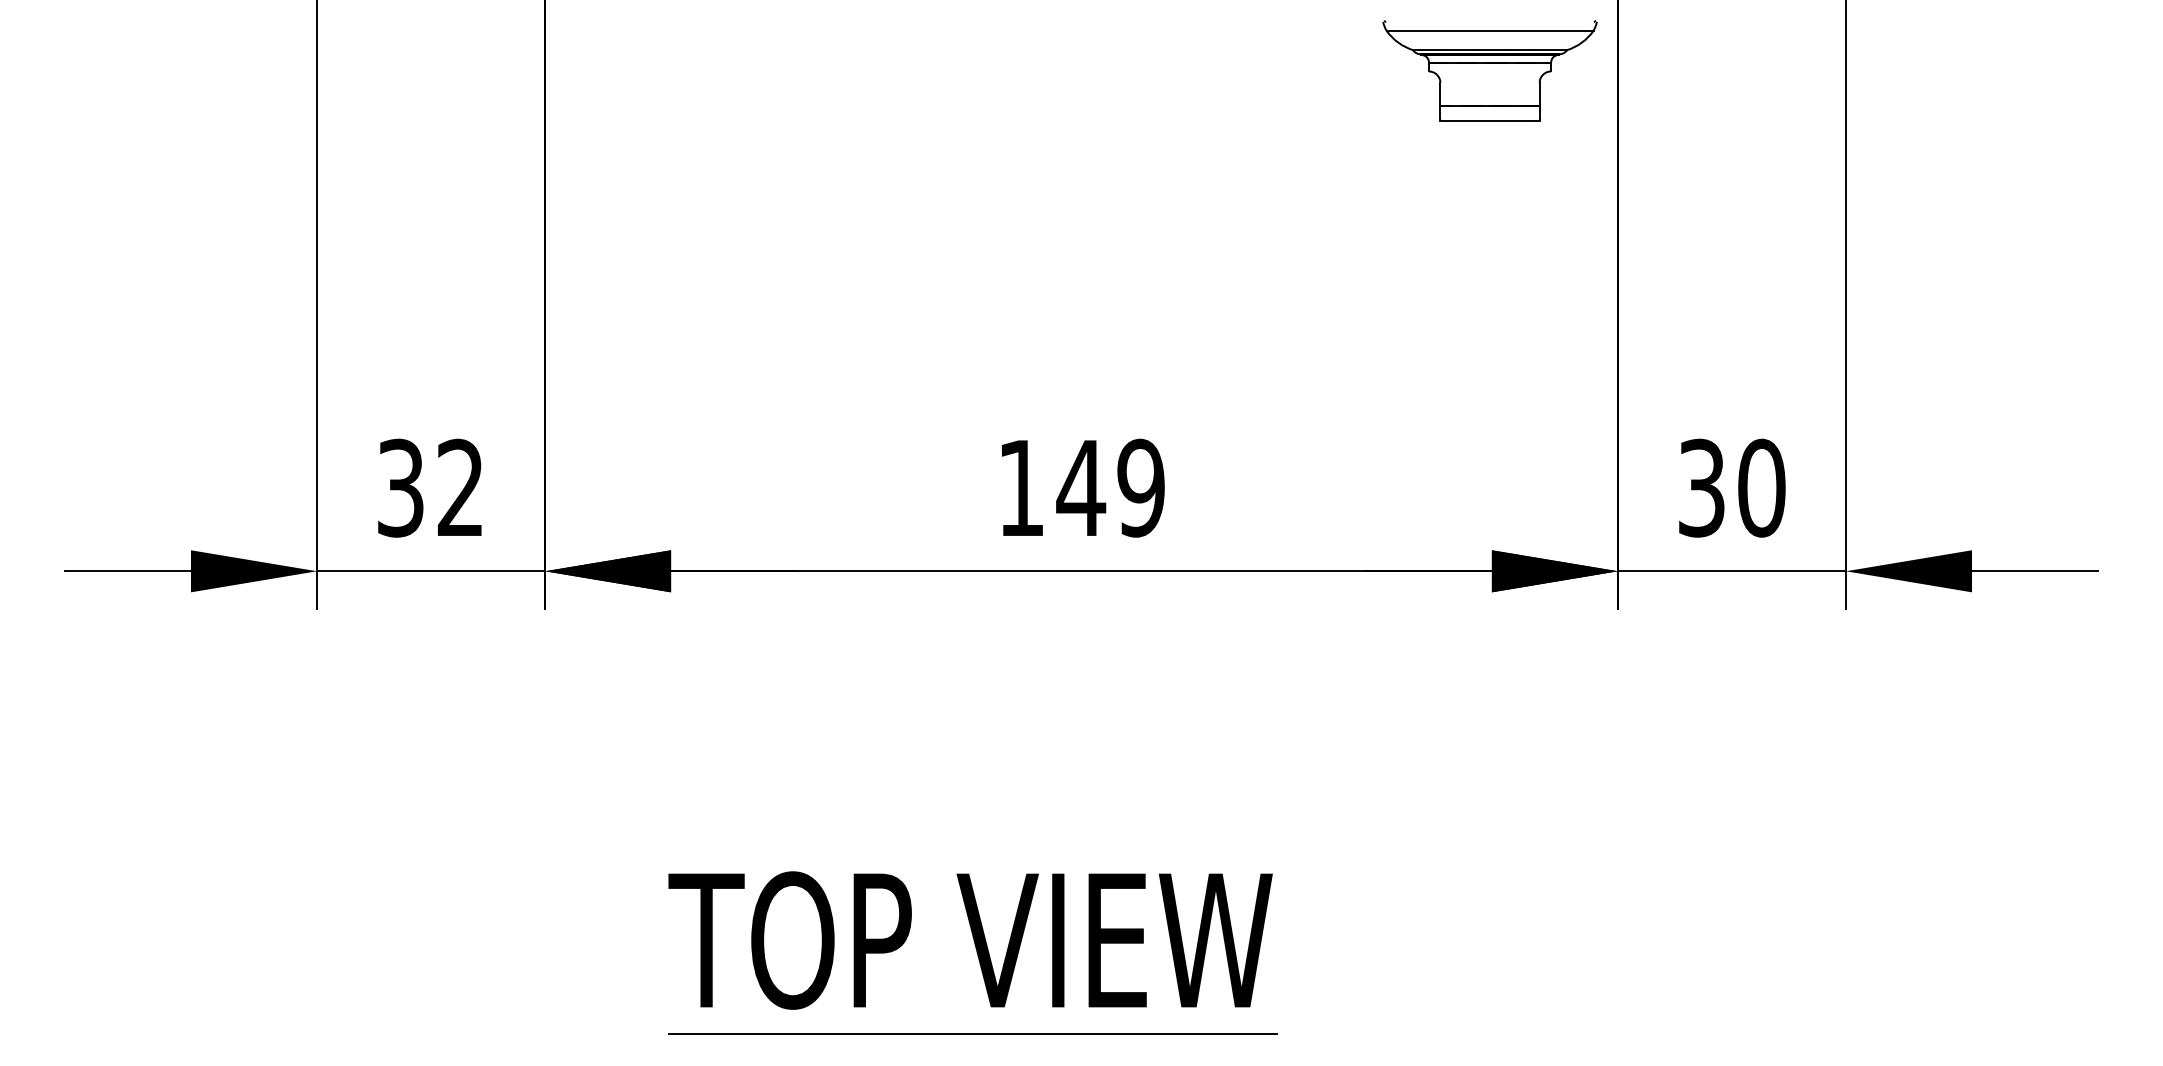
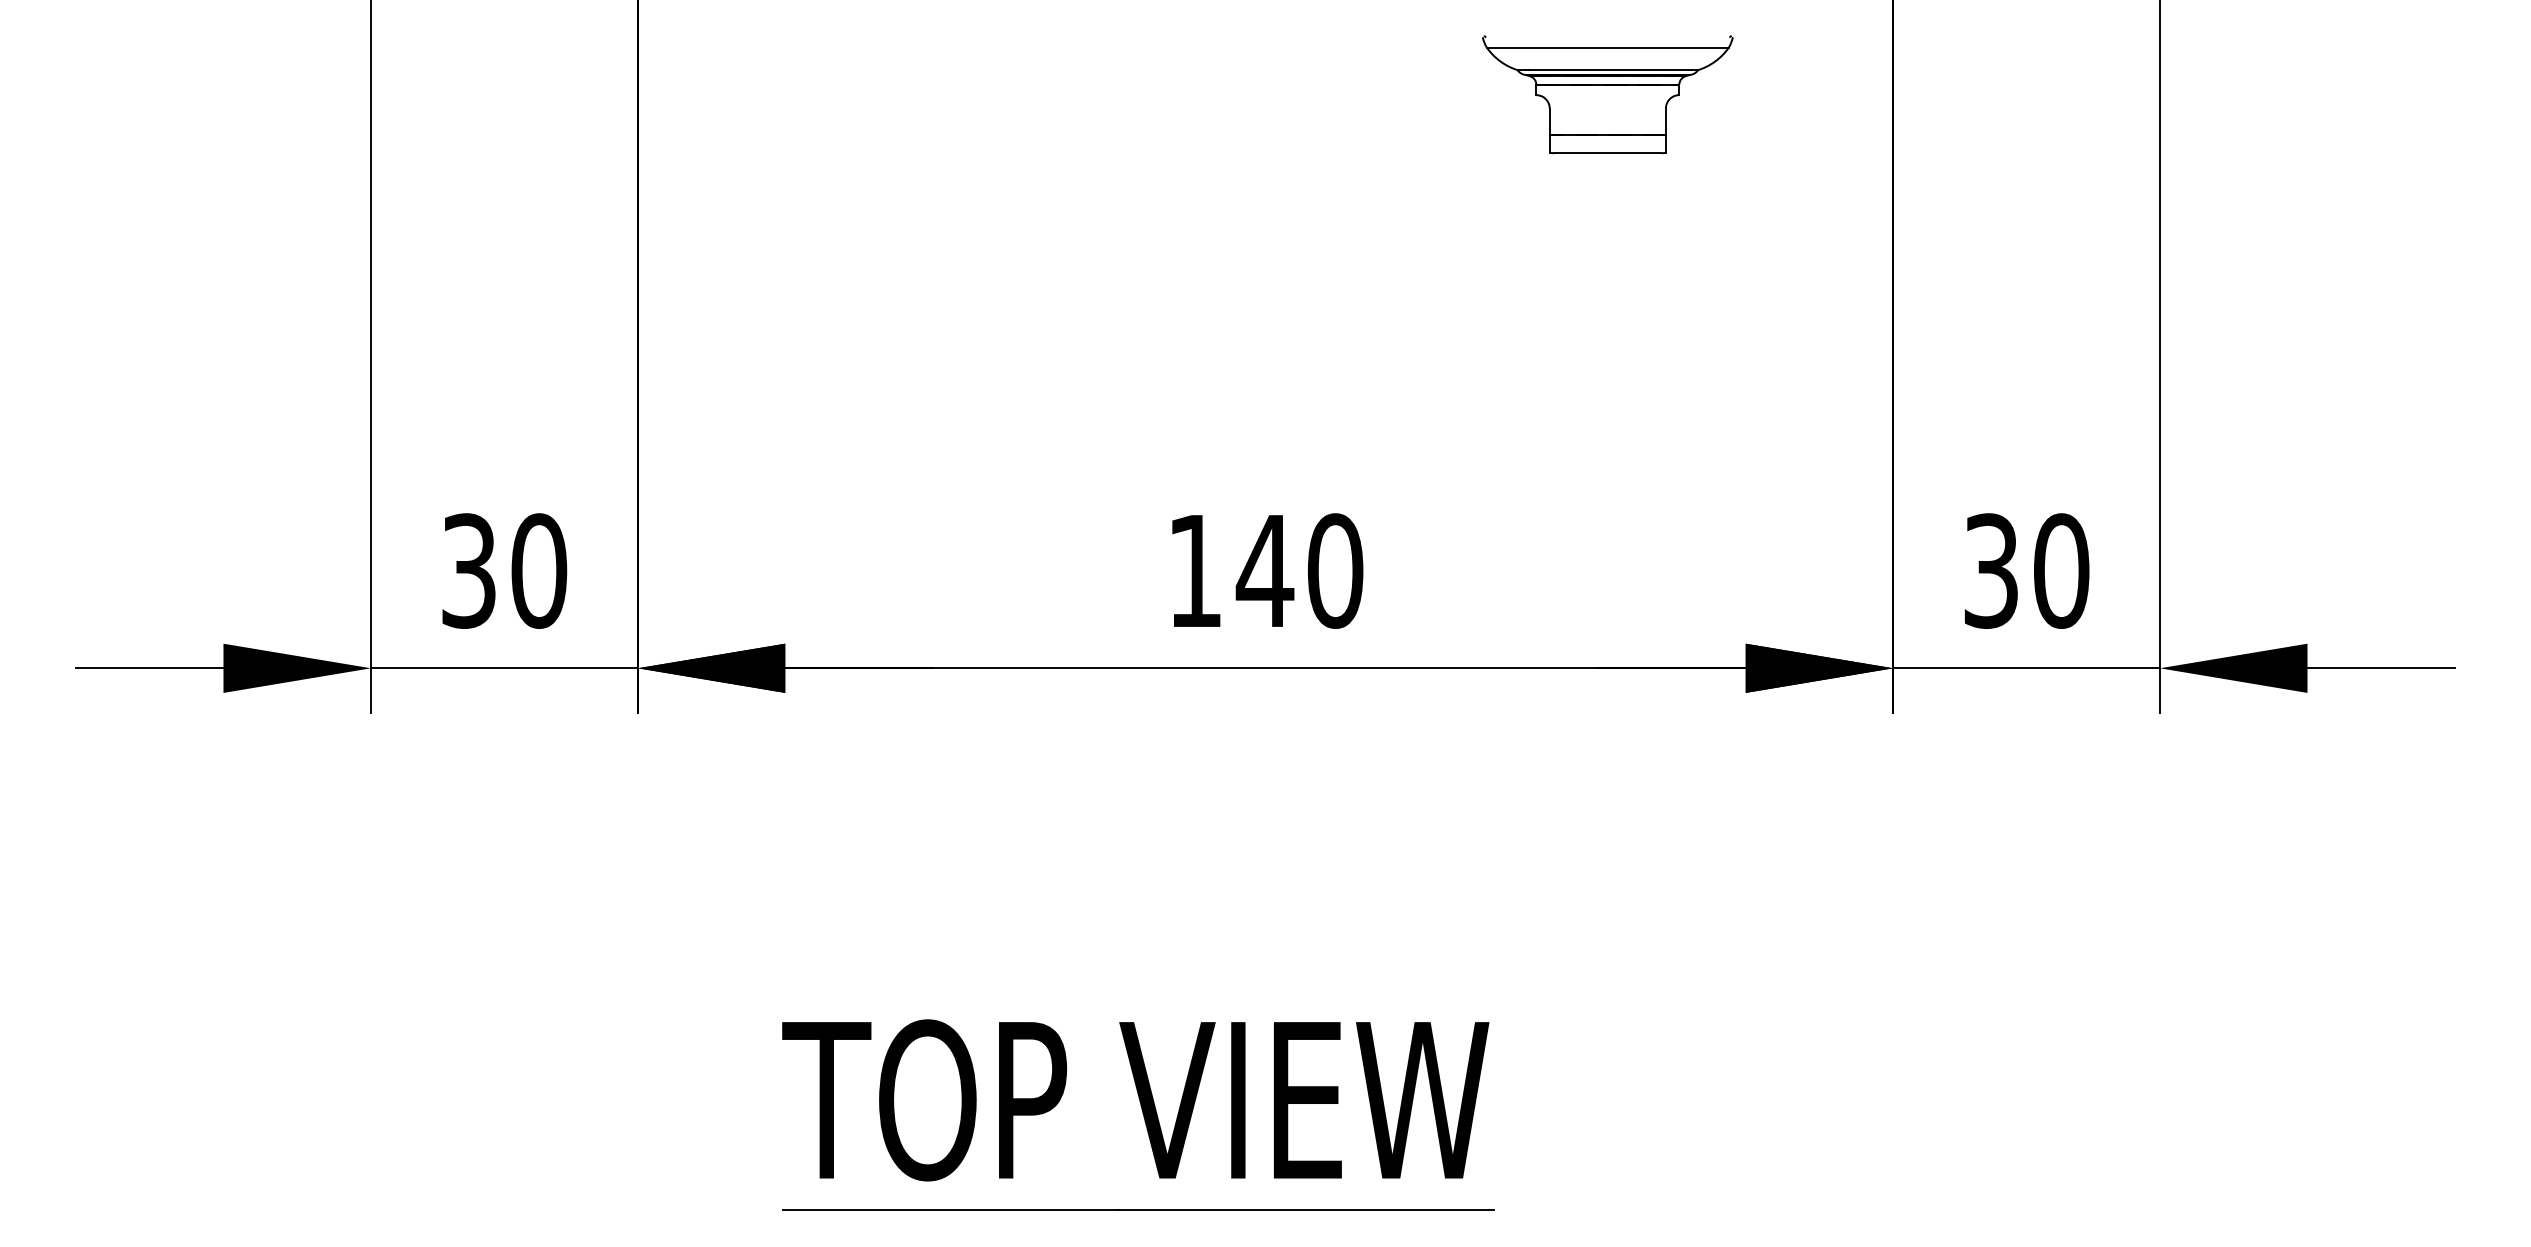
part: (1489, 70) -> (1607, 94), moved
text: (460, 487) -> (538, 570), 32 -> 30
text: (1141, 487) -> (1335, 570), 149 -> 140

